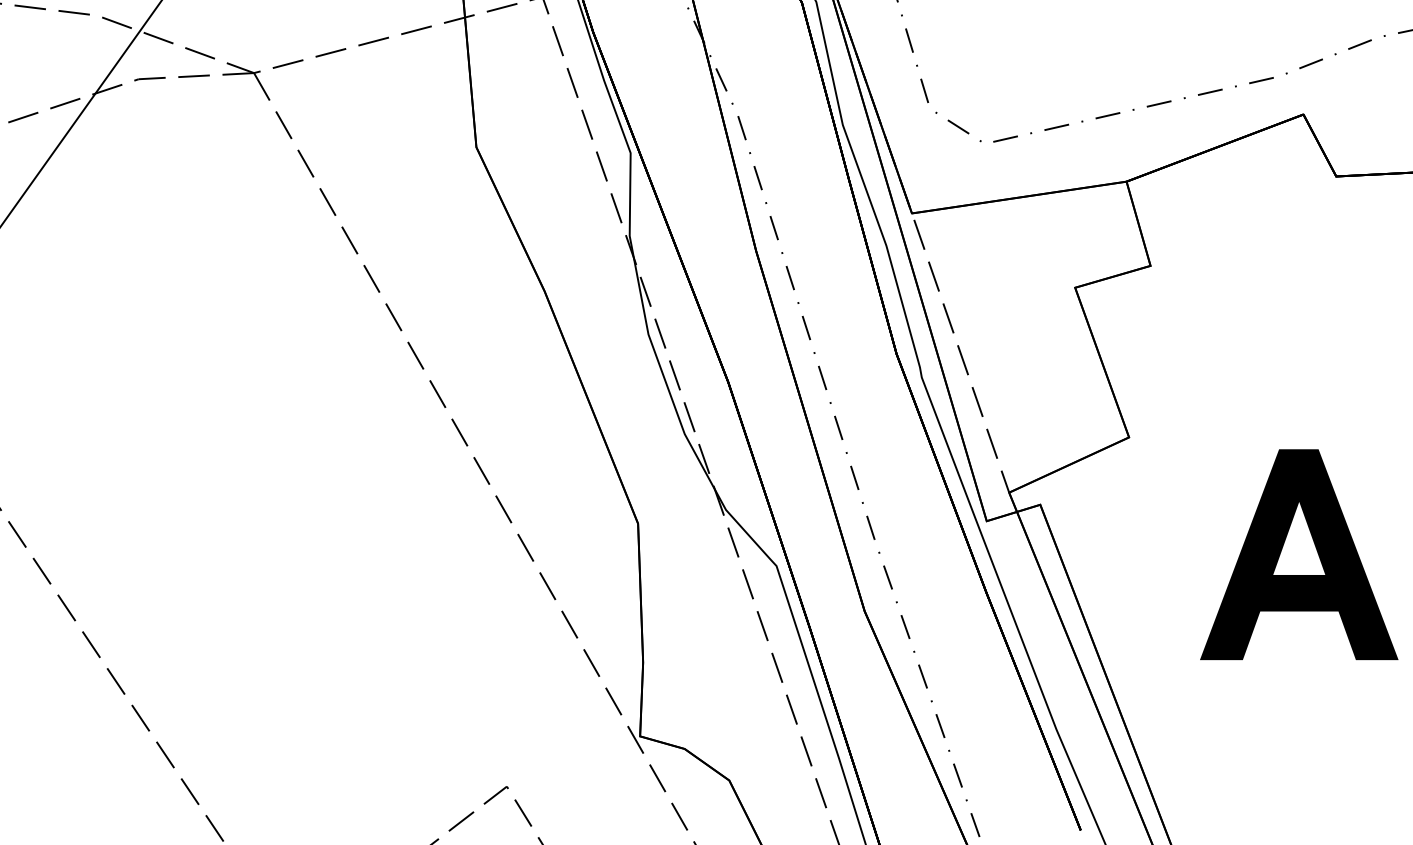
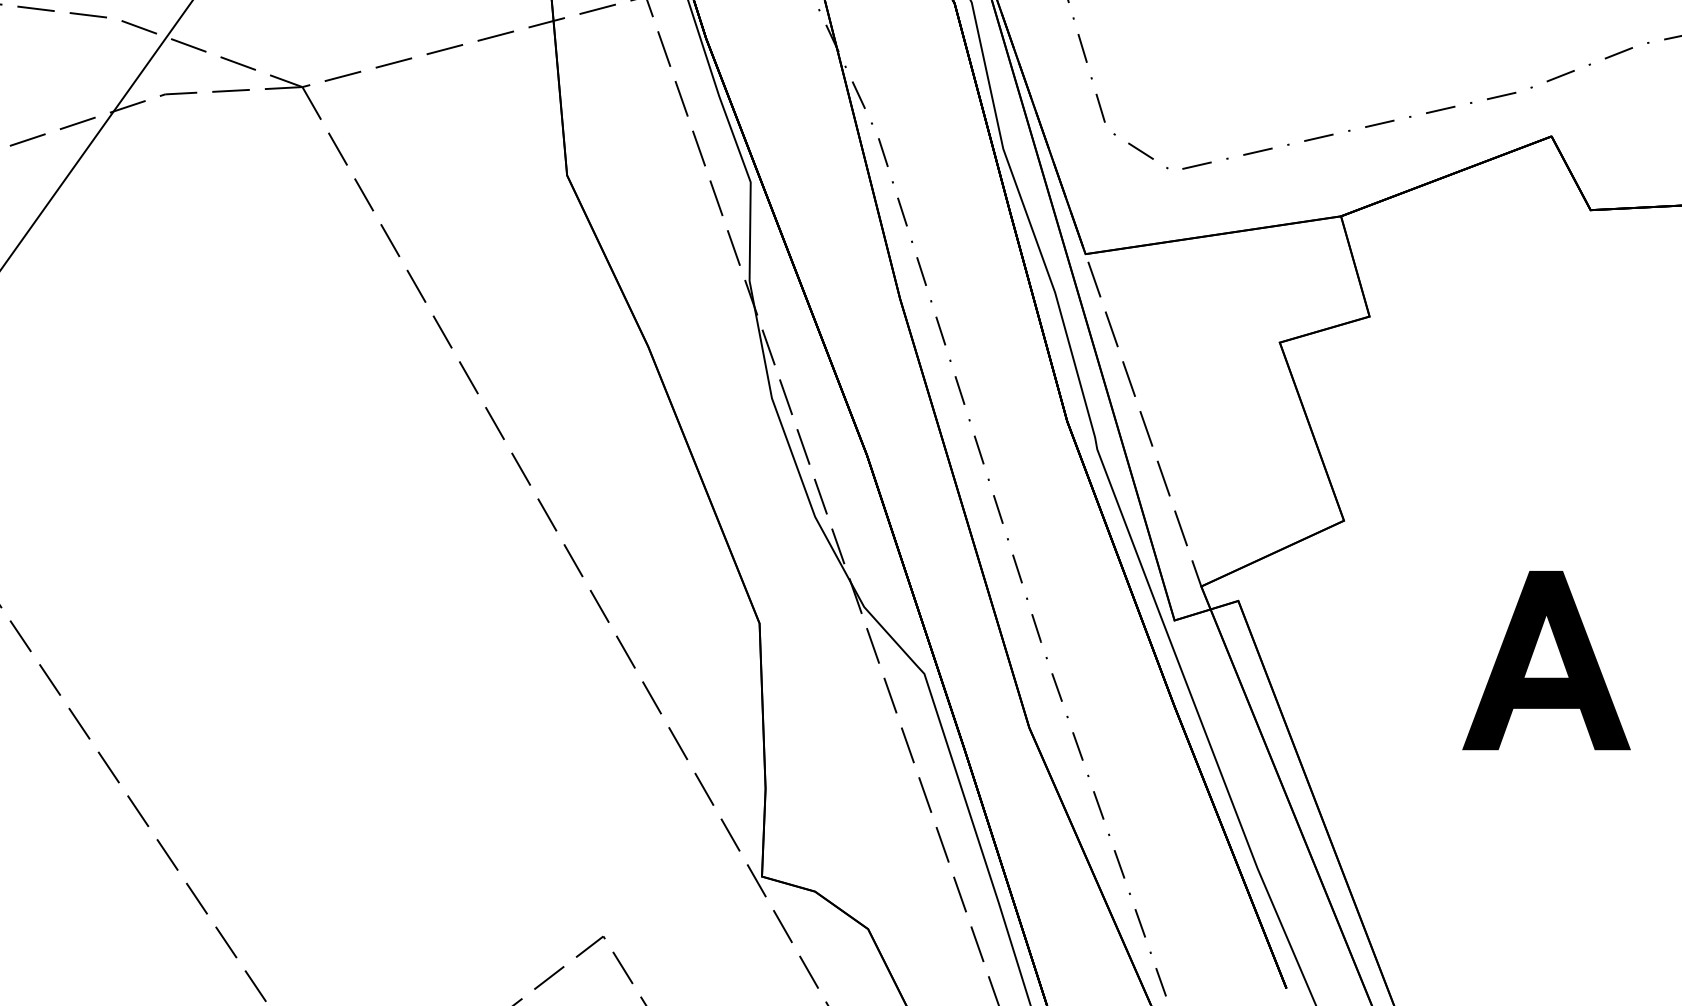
part: (1299, 554) -> (1546, 660), size x0.71

